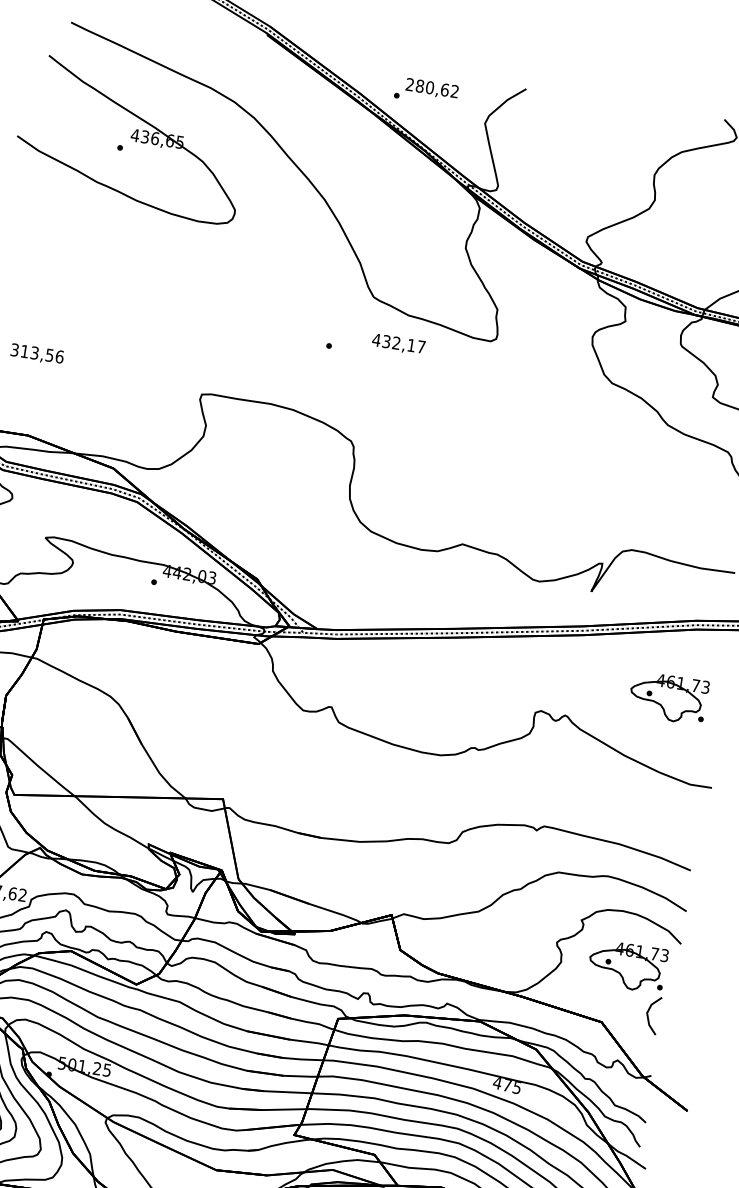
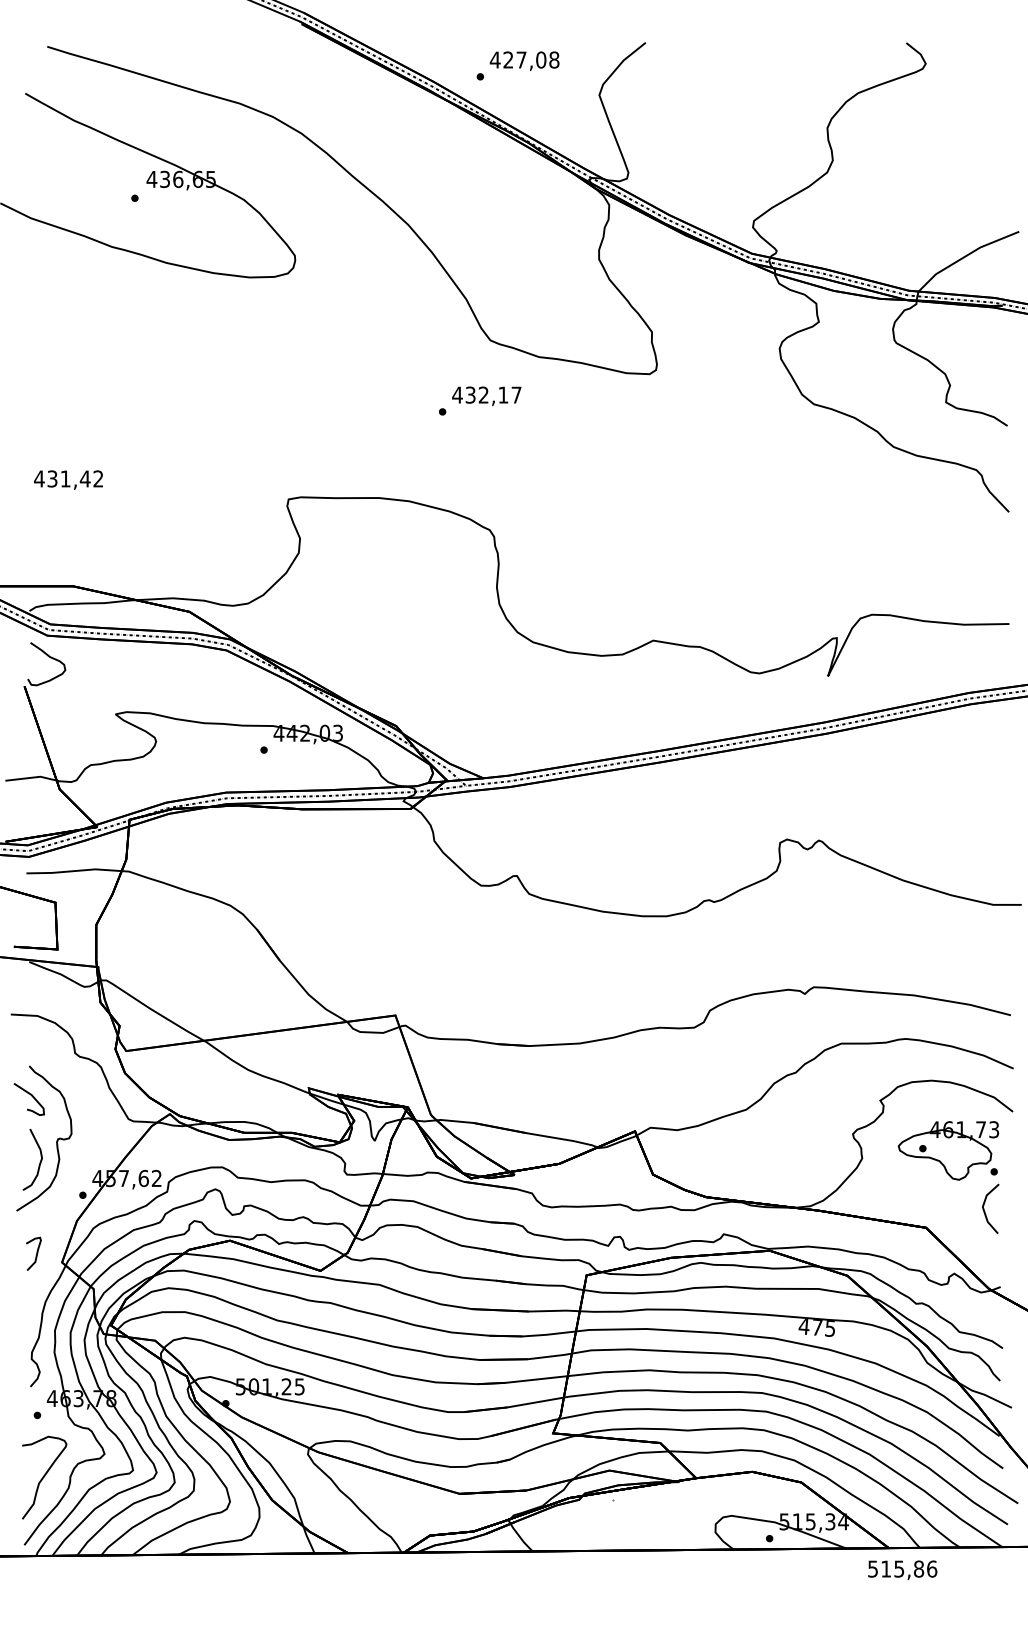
text: (432, 87) -> (524, 59), 280,62 -> 427,08
text: (398, 344) -> (486, 396), moved
text: (37, 353) -> (68, 478), 313,56 -> 431,42
part: (668, 697) -> (948, 797), removed

